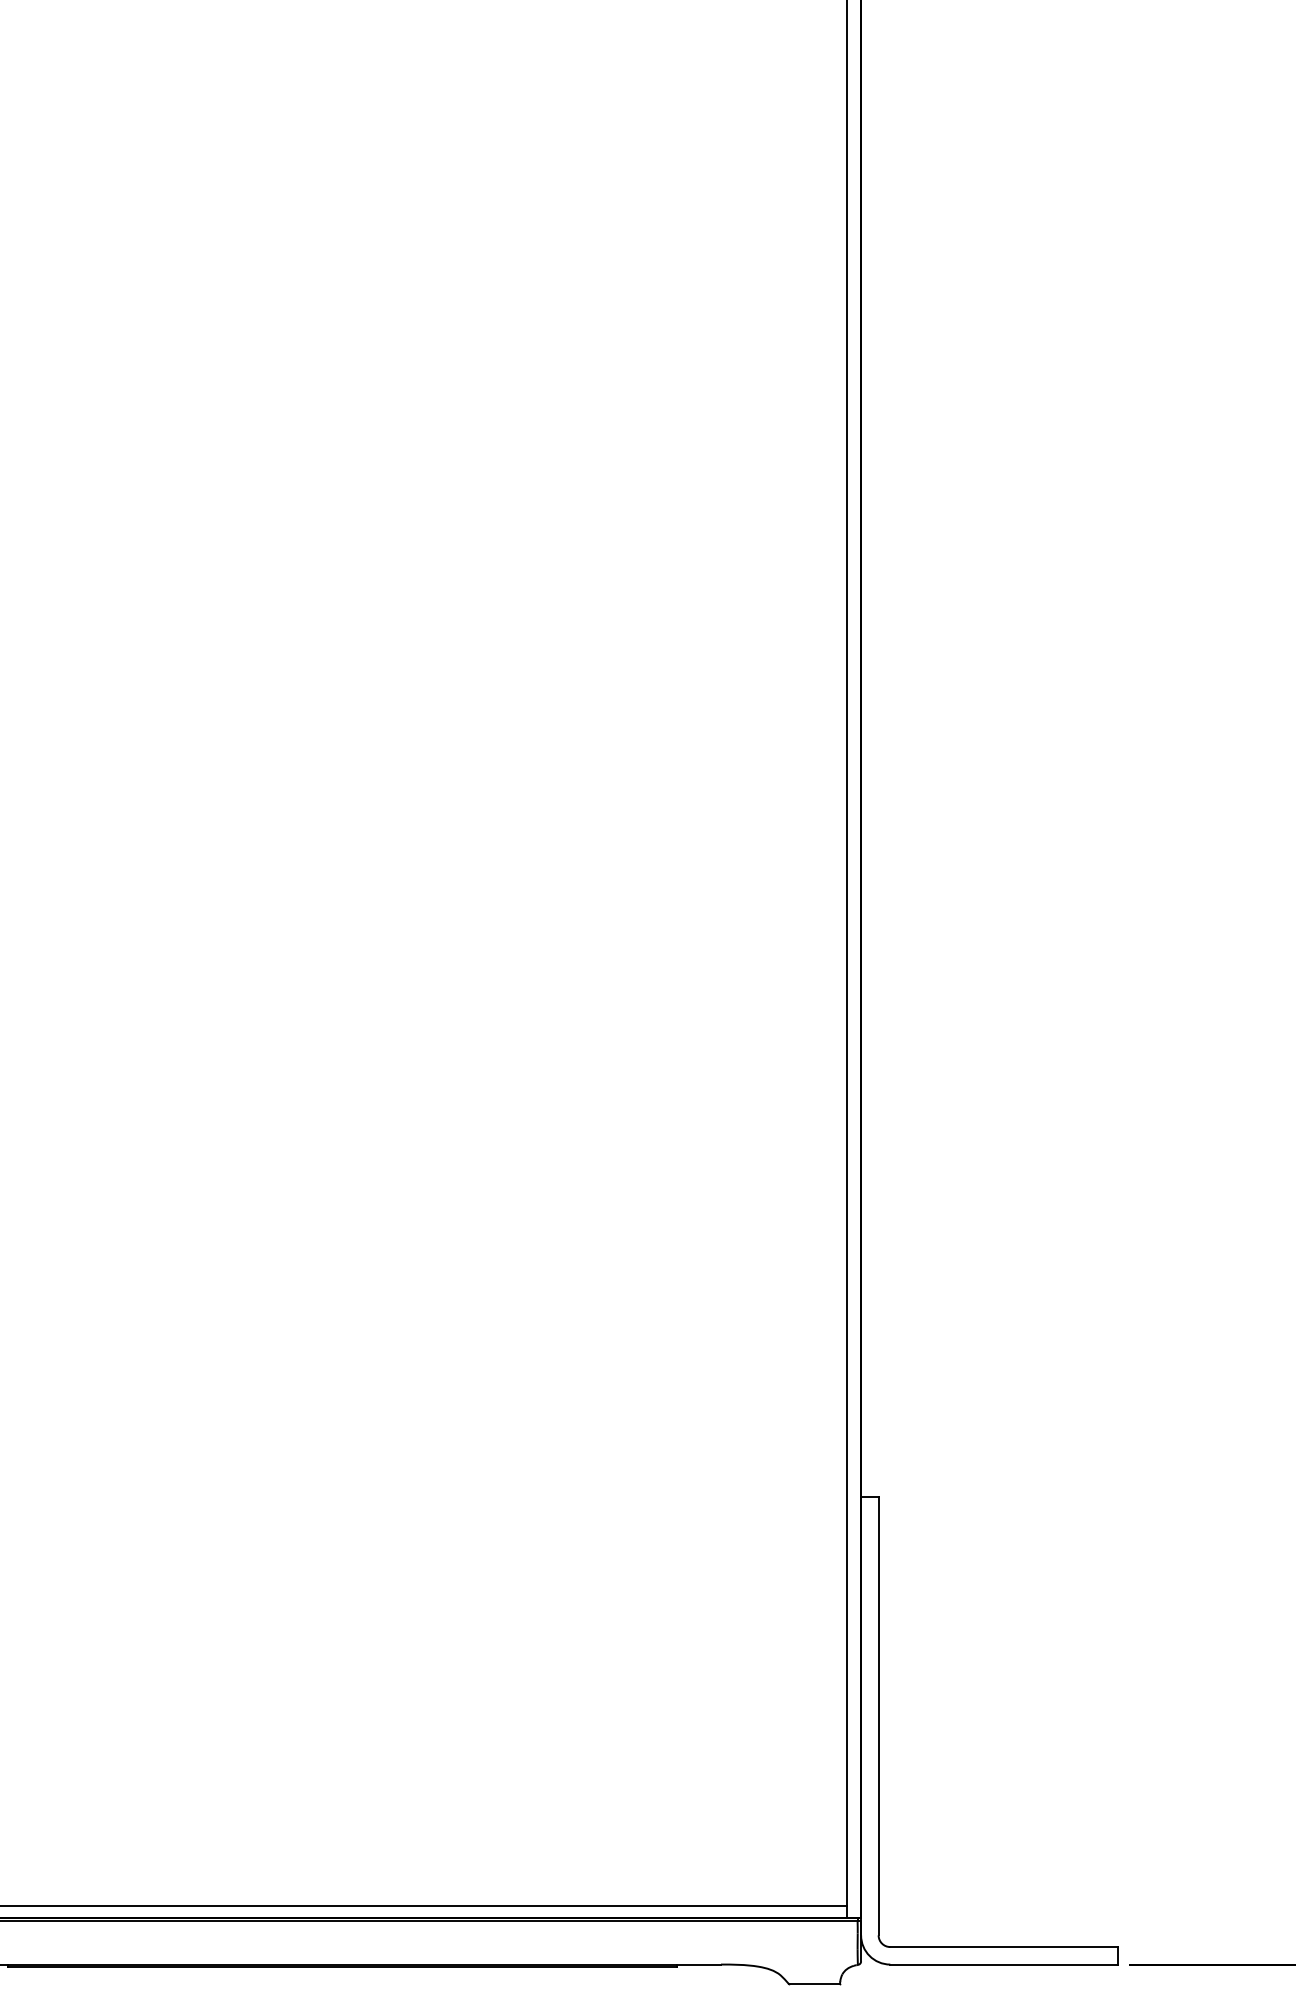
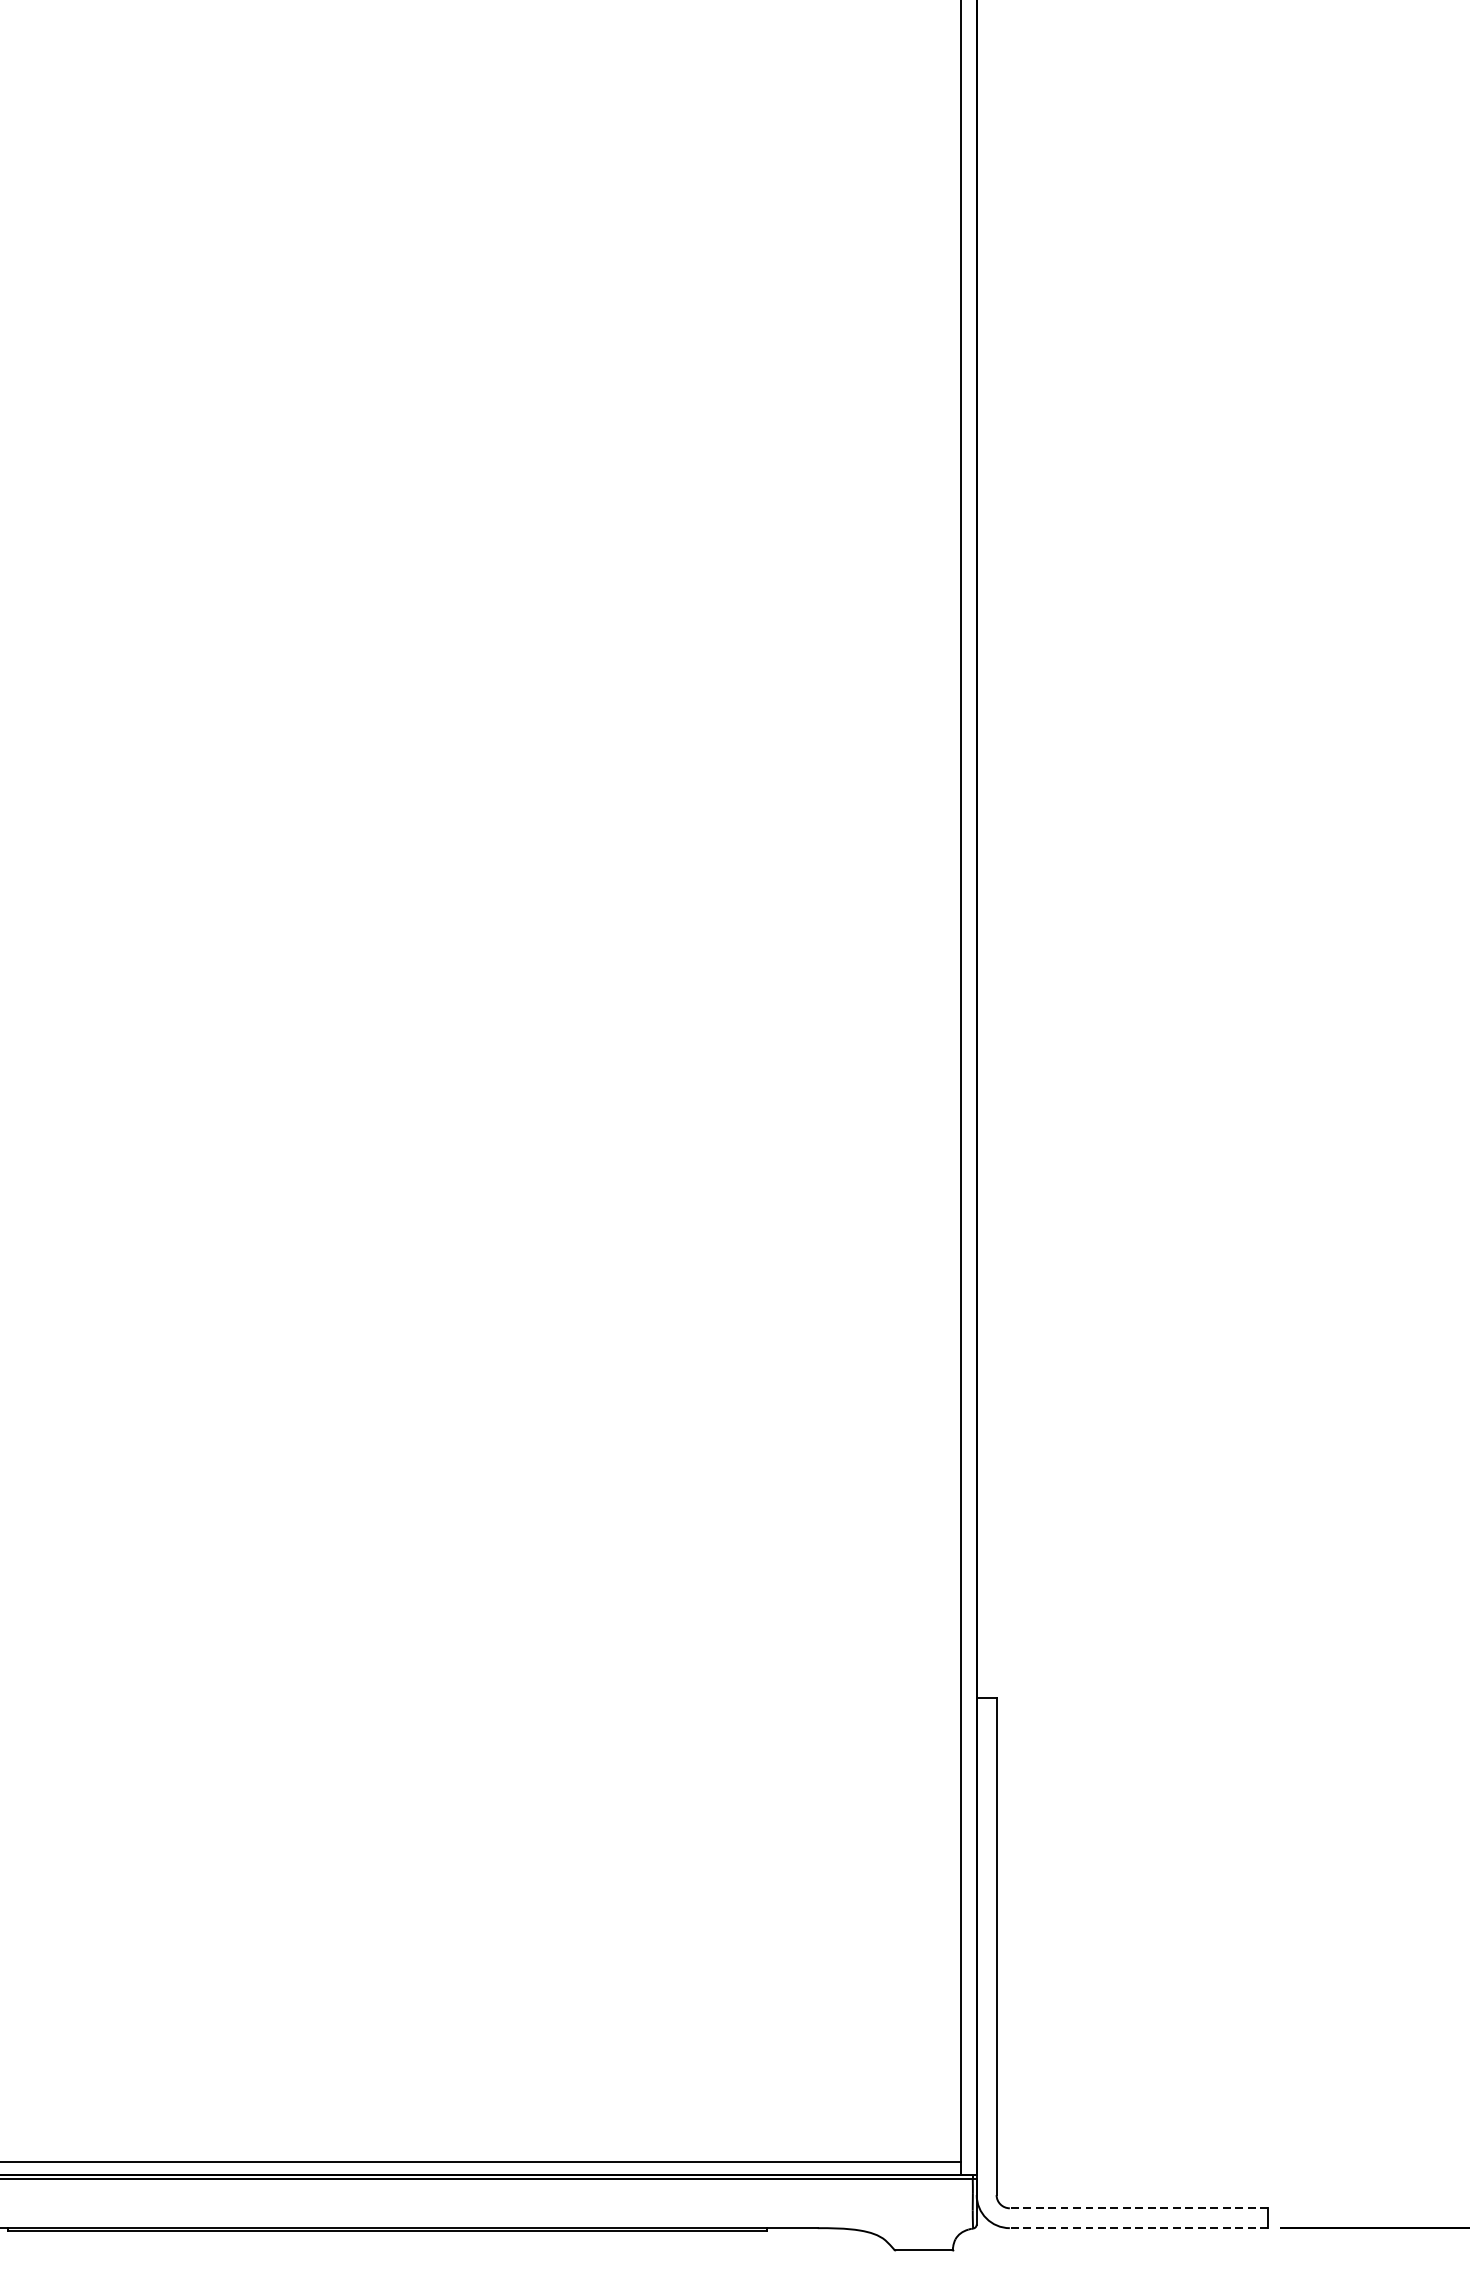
line: (1004, 1947) -> (1139, 2208), solid -> dashed
line: (1004, 1964) -> (1139, 2228), solid -> dashed

